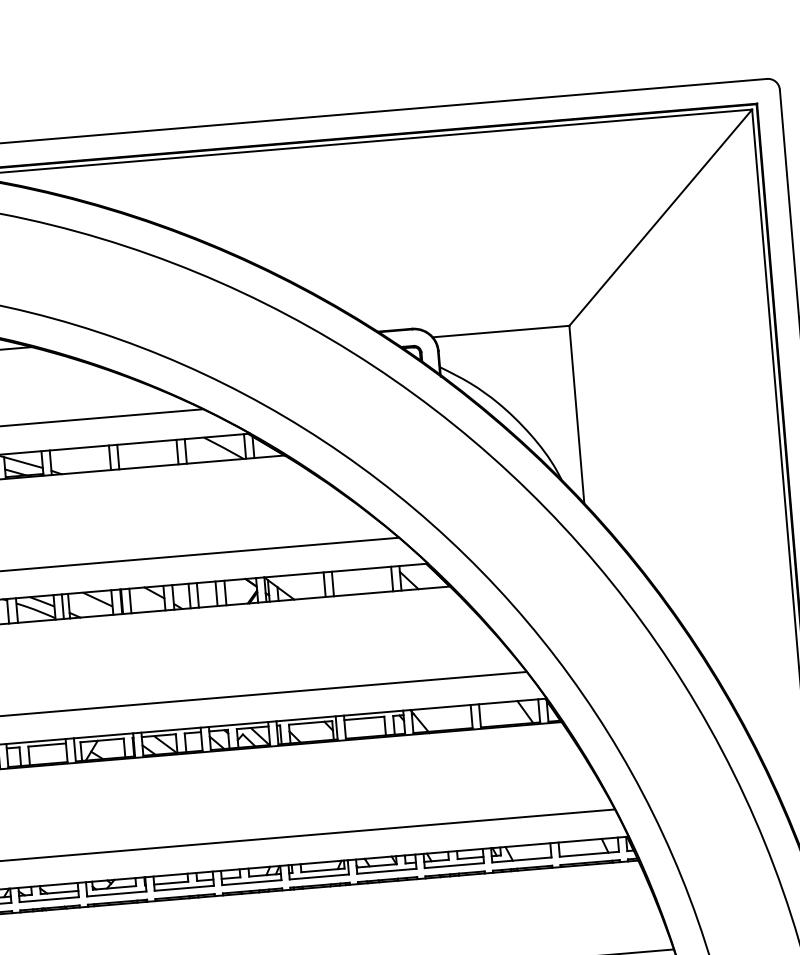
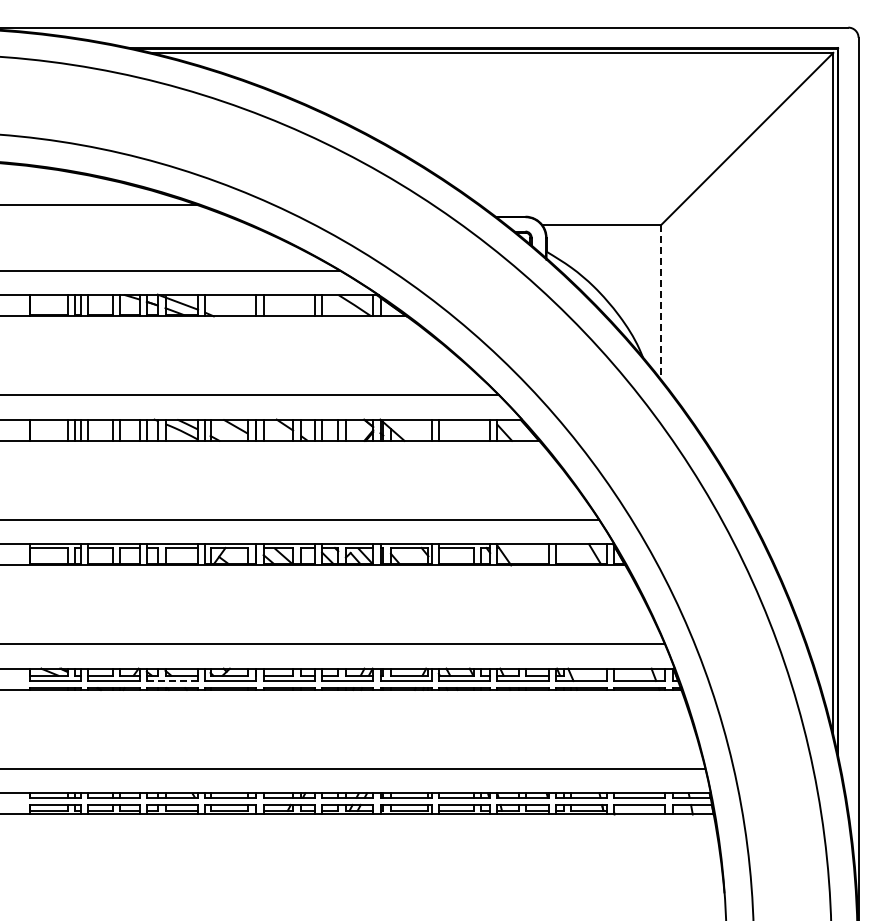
line: (576, 414) -> (660, 302), solid -> dashed
line: (49, 899) -> (172, 680), solid -> dashed

